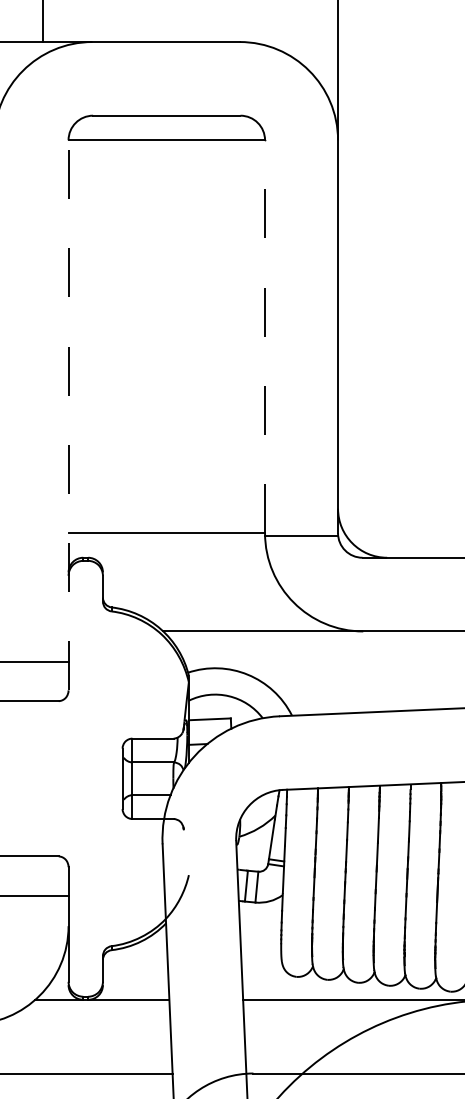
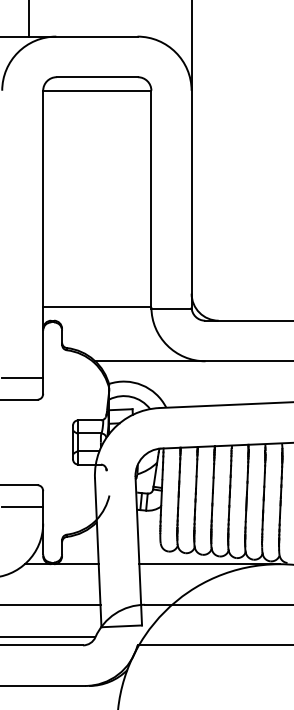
line: (265, 335) -> (151, 198), dashed -> solid
line: (69, 415) -> (43, 242), dashed -> solid

